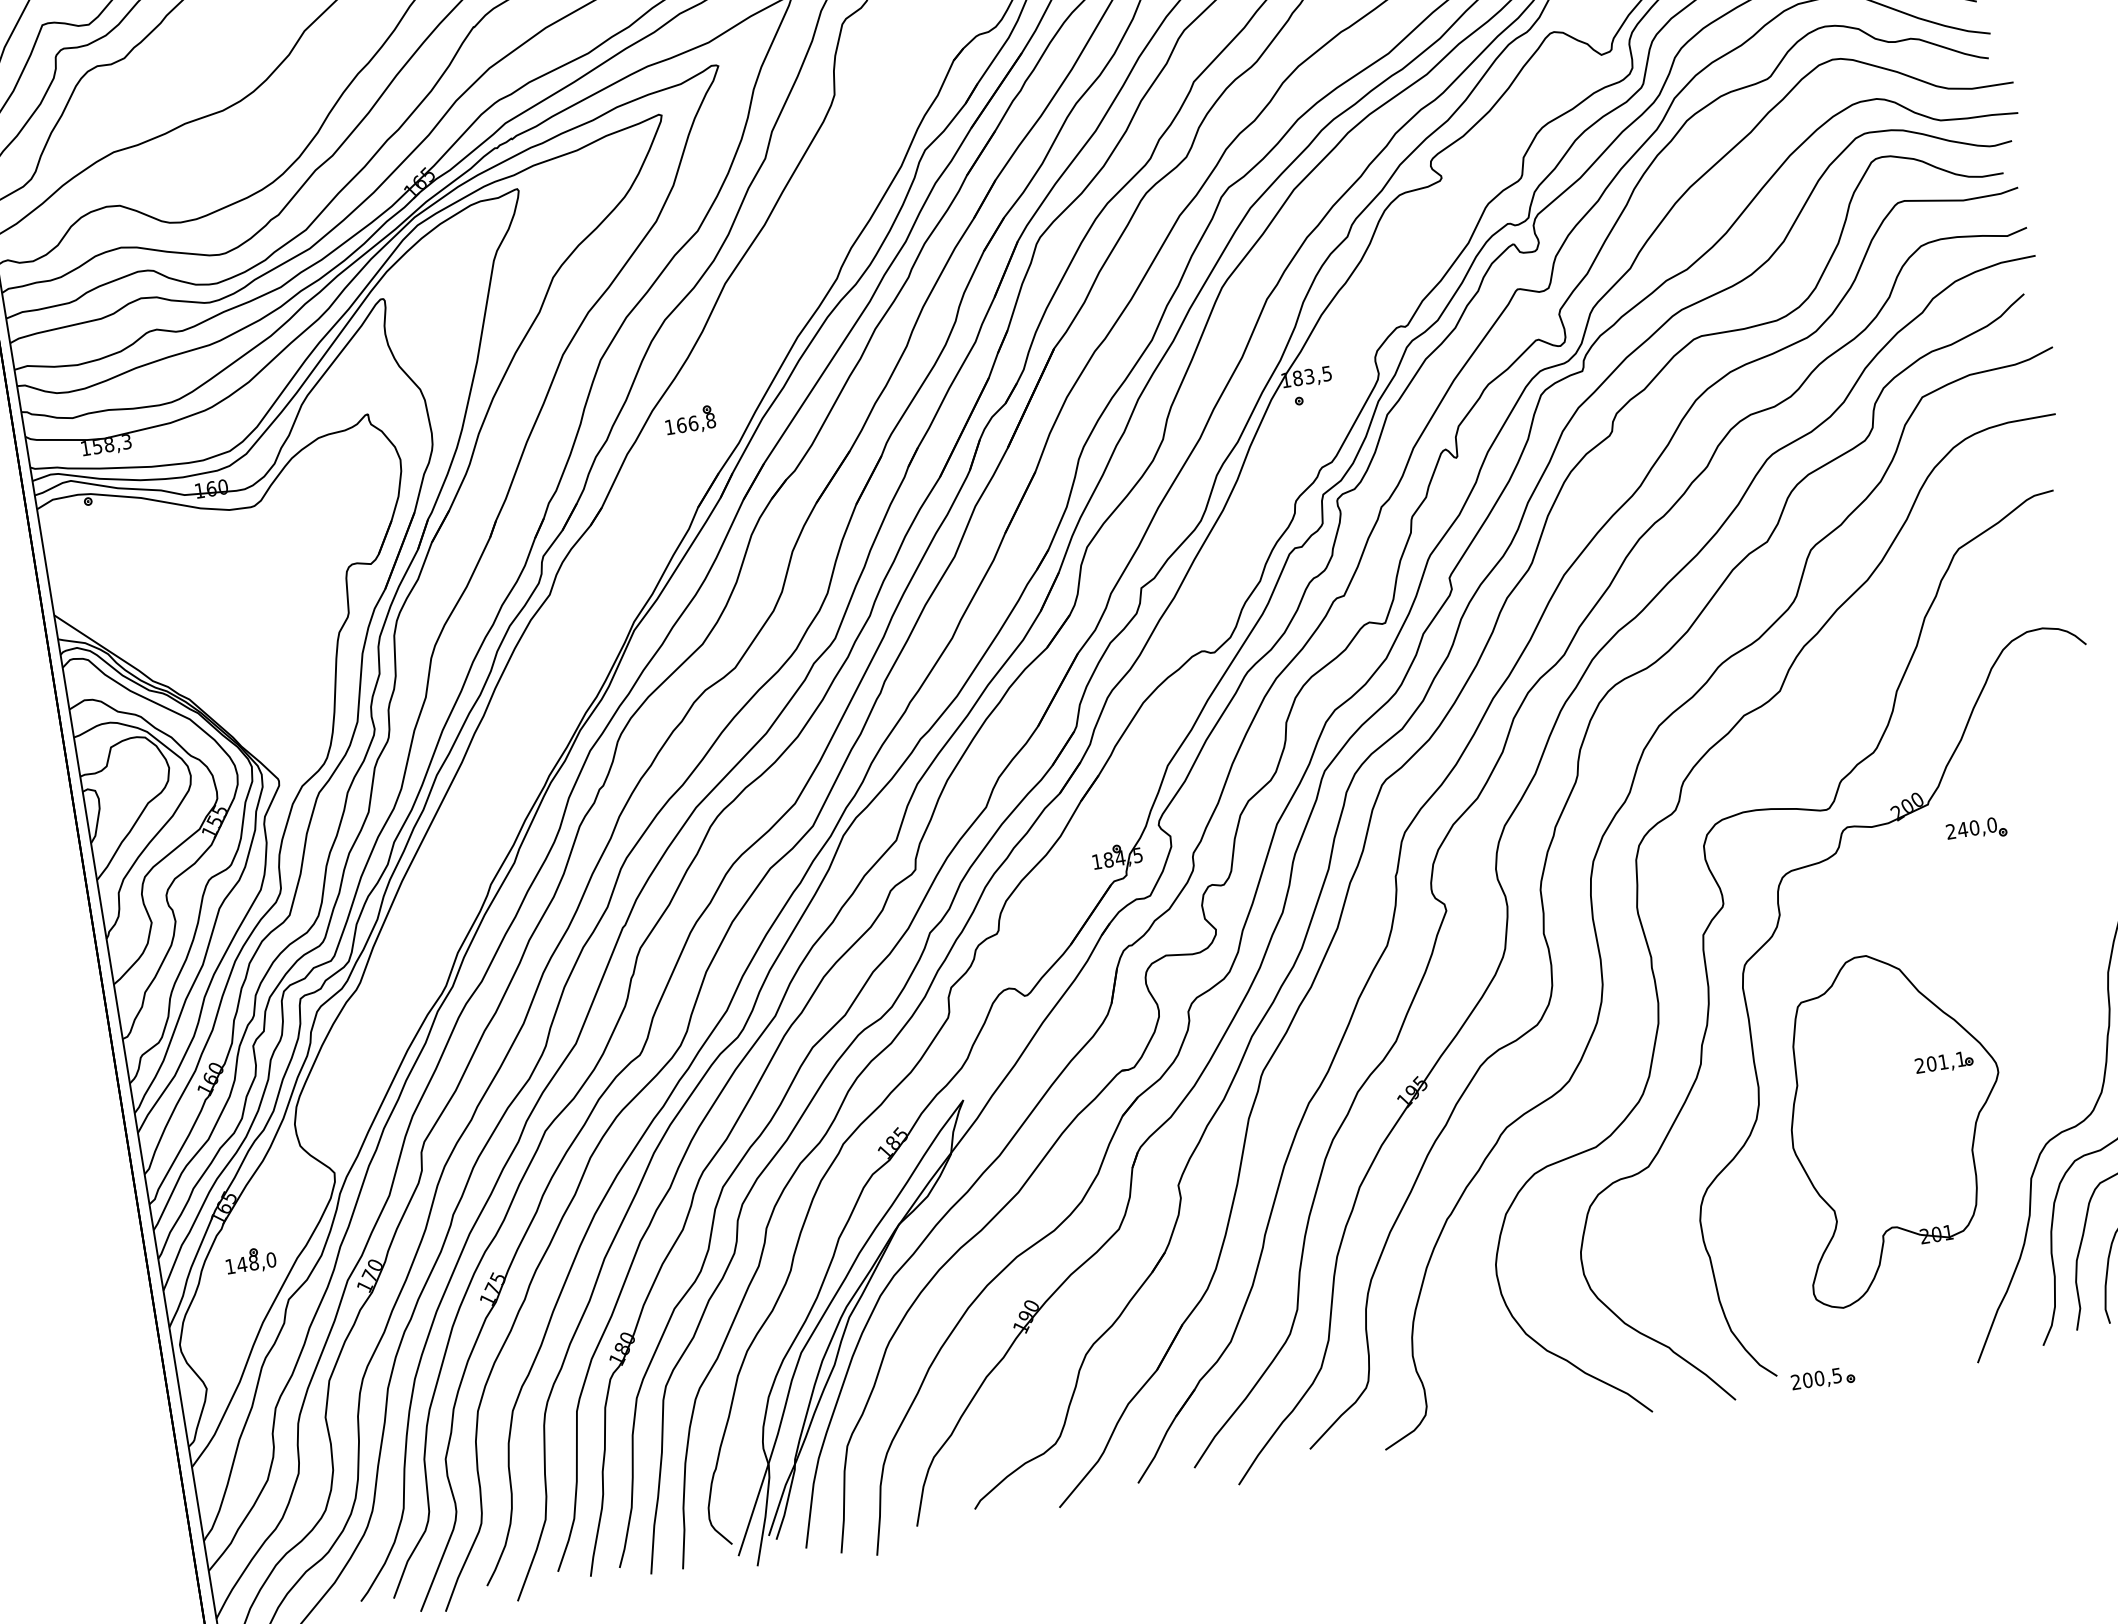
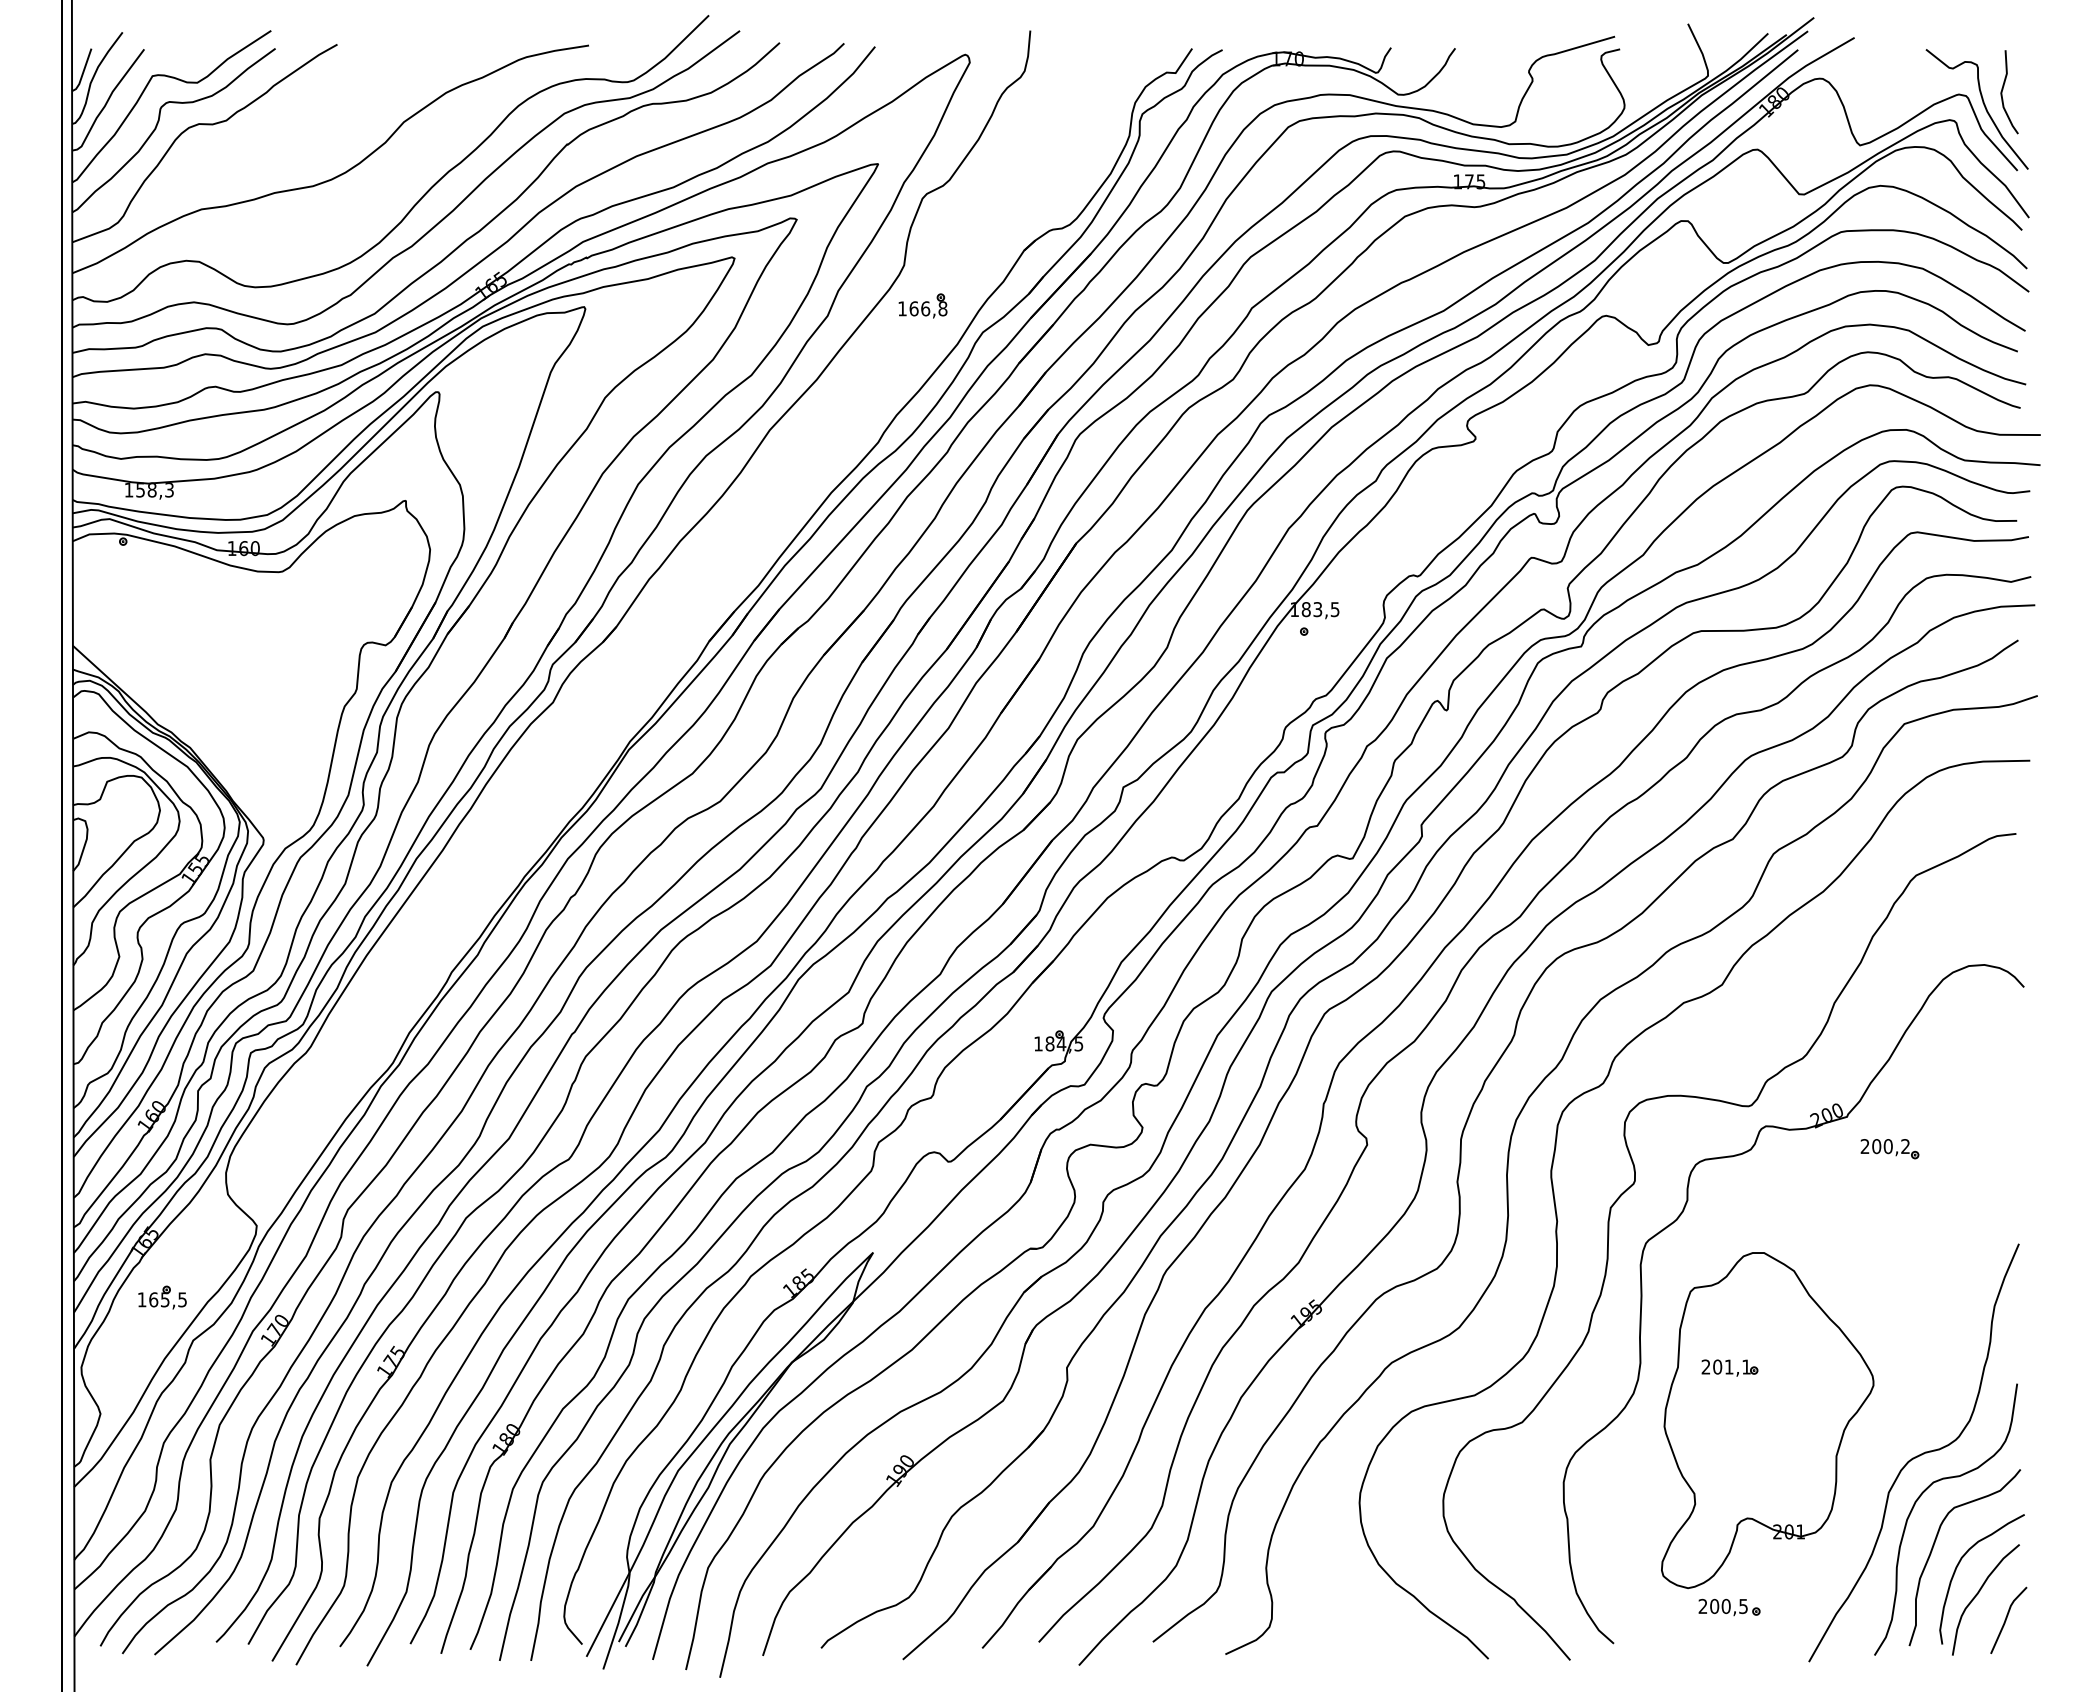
part: (689, 420) -> (922, 305), moved
text: (1976, 827) -> (1890, 1146), 240,0 -> 200,2
part: (1943, 1062) -> (1729, 1367), moved
text: (256, 1262) -> (167, 1299), 148,0 -> 165,5
part: (1823, 1379) -> (1729, 1607), moved

